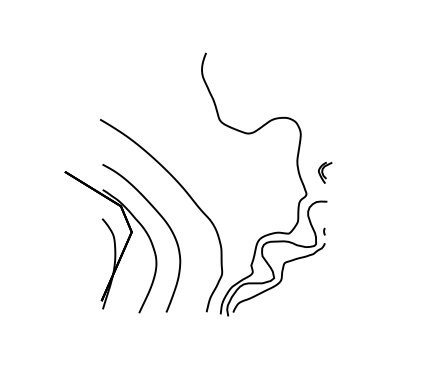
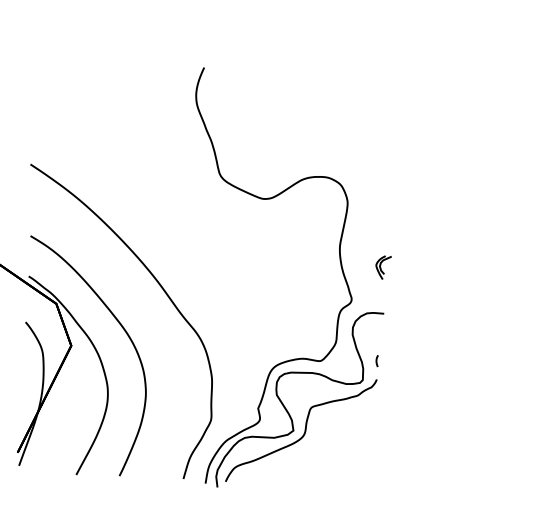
part: (325, 172) -> (383, 267), size x0.7

